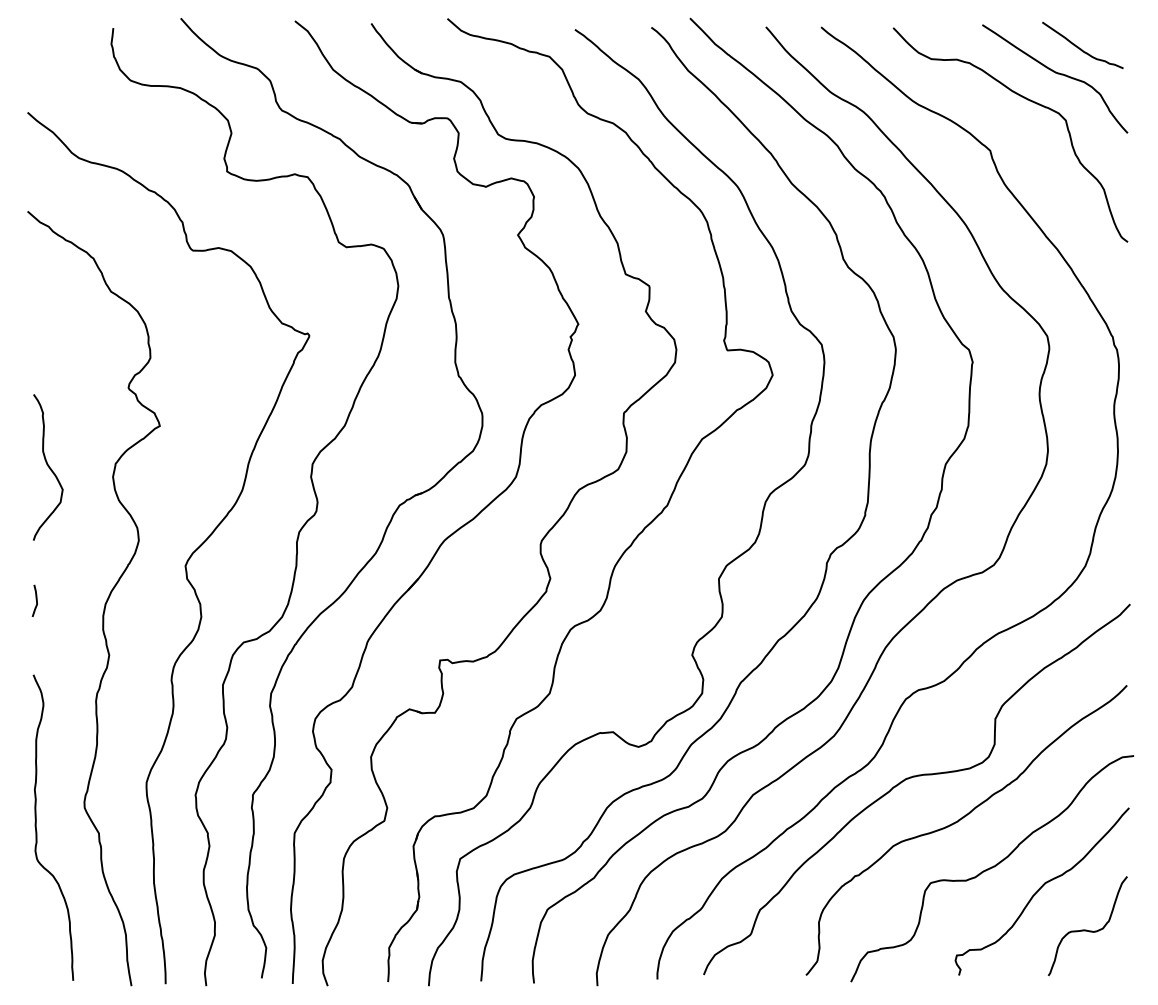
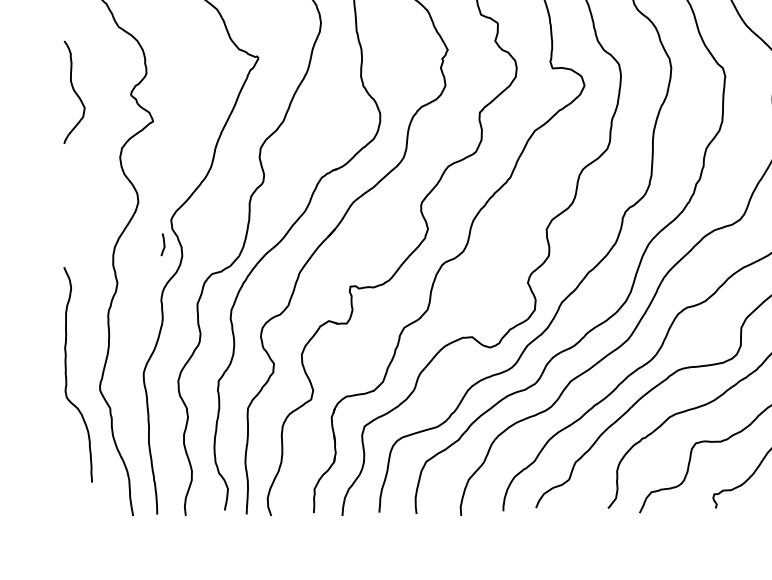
curve: (48, 467) -> (74, 92), moved
curve: (35, 599) -> (163, 243), moved
curve: (37, 831) -> (66, 377), moved

